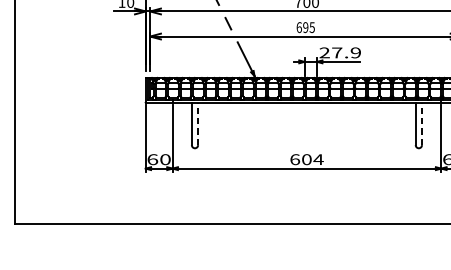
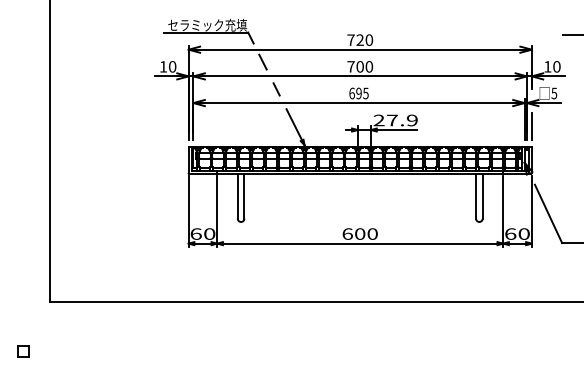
line: (198, 123) -> (244, 195), dashed -> solid
line: (421, 123) -> (482, 195), dashed -> solid
text: (318, 159) -> (372, 233), 604 -> 600

